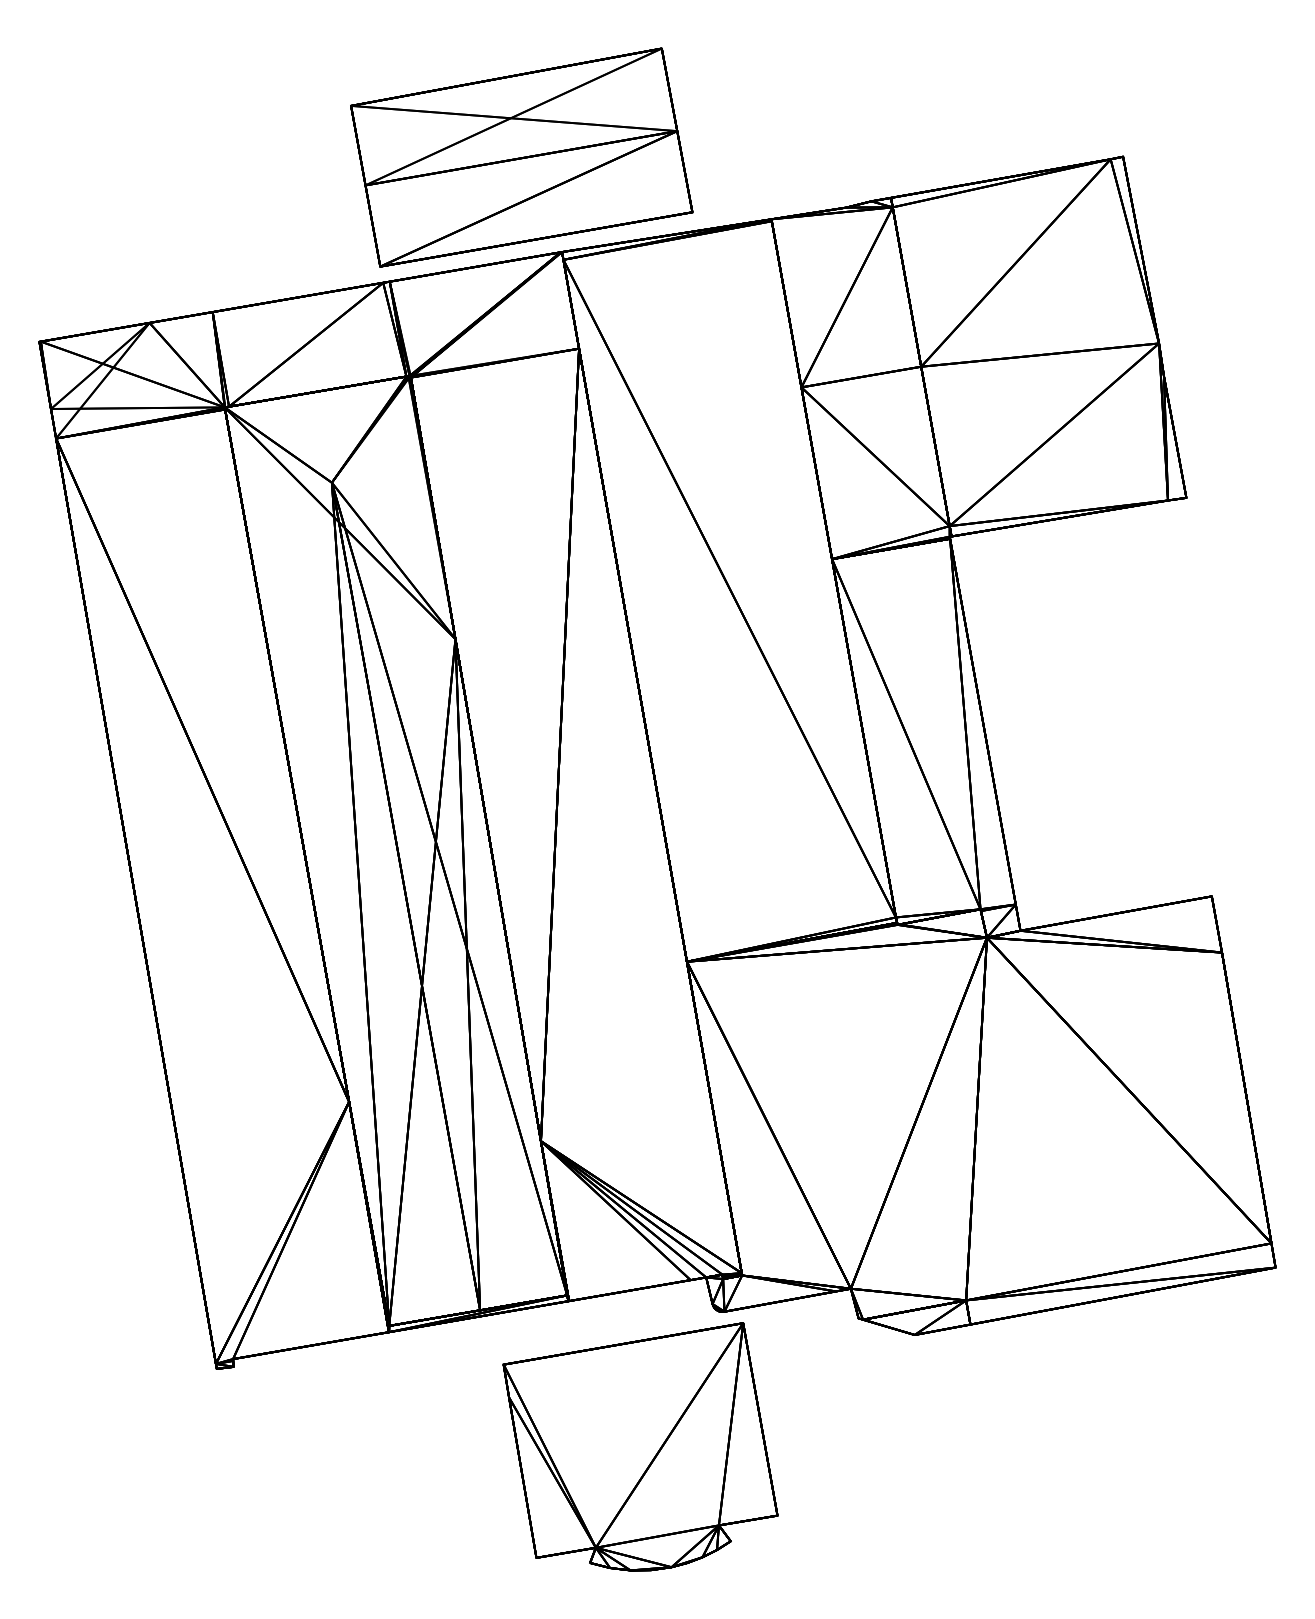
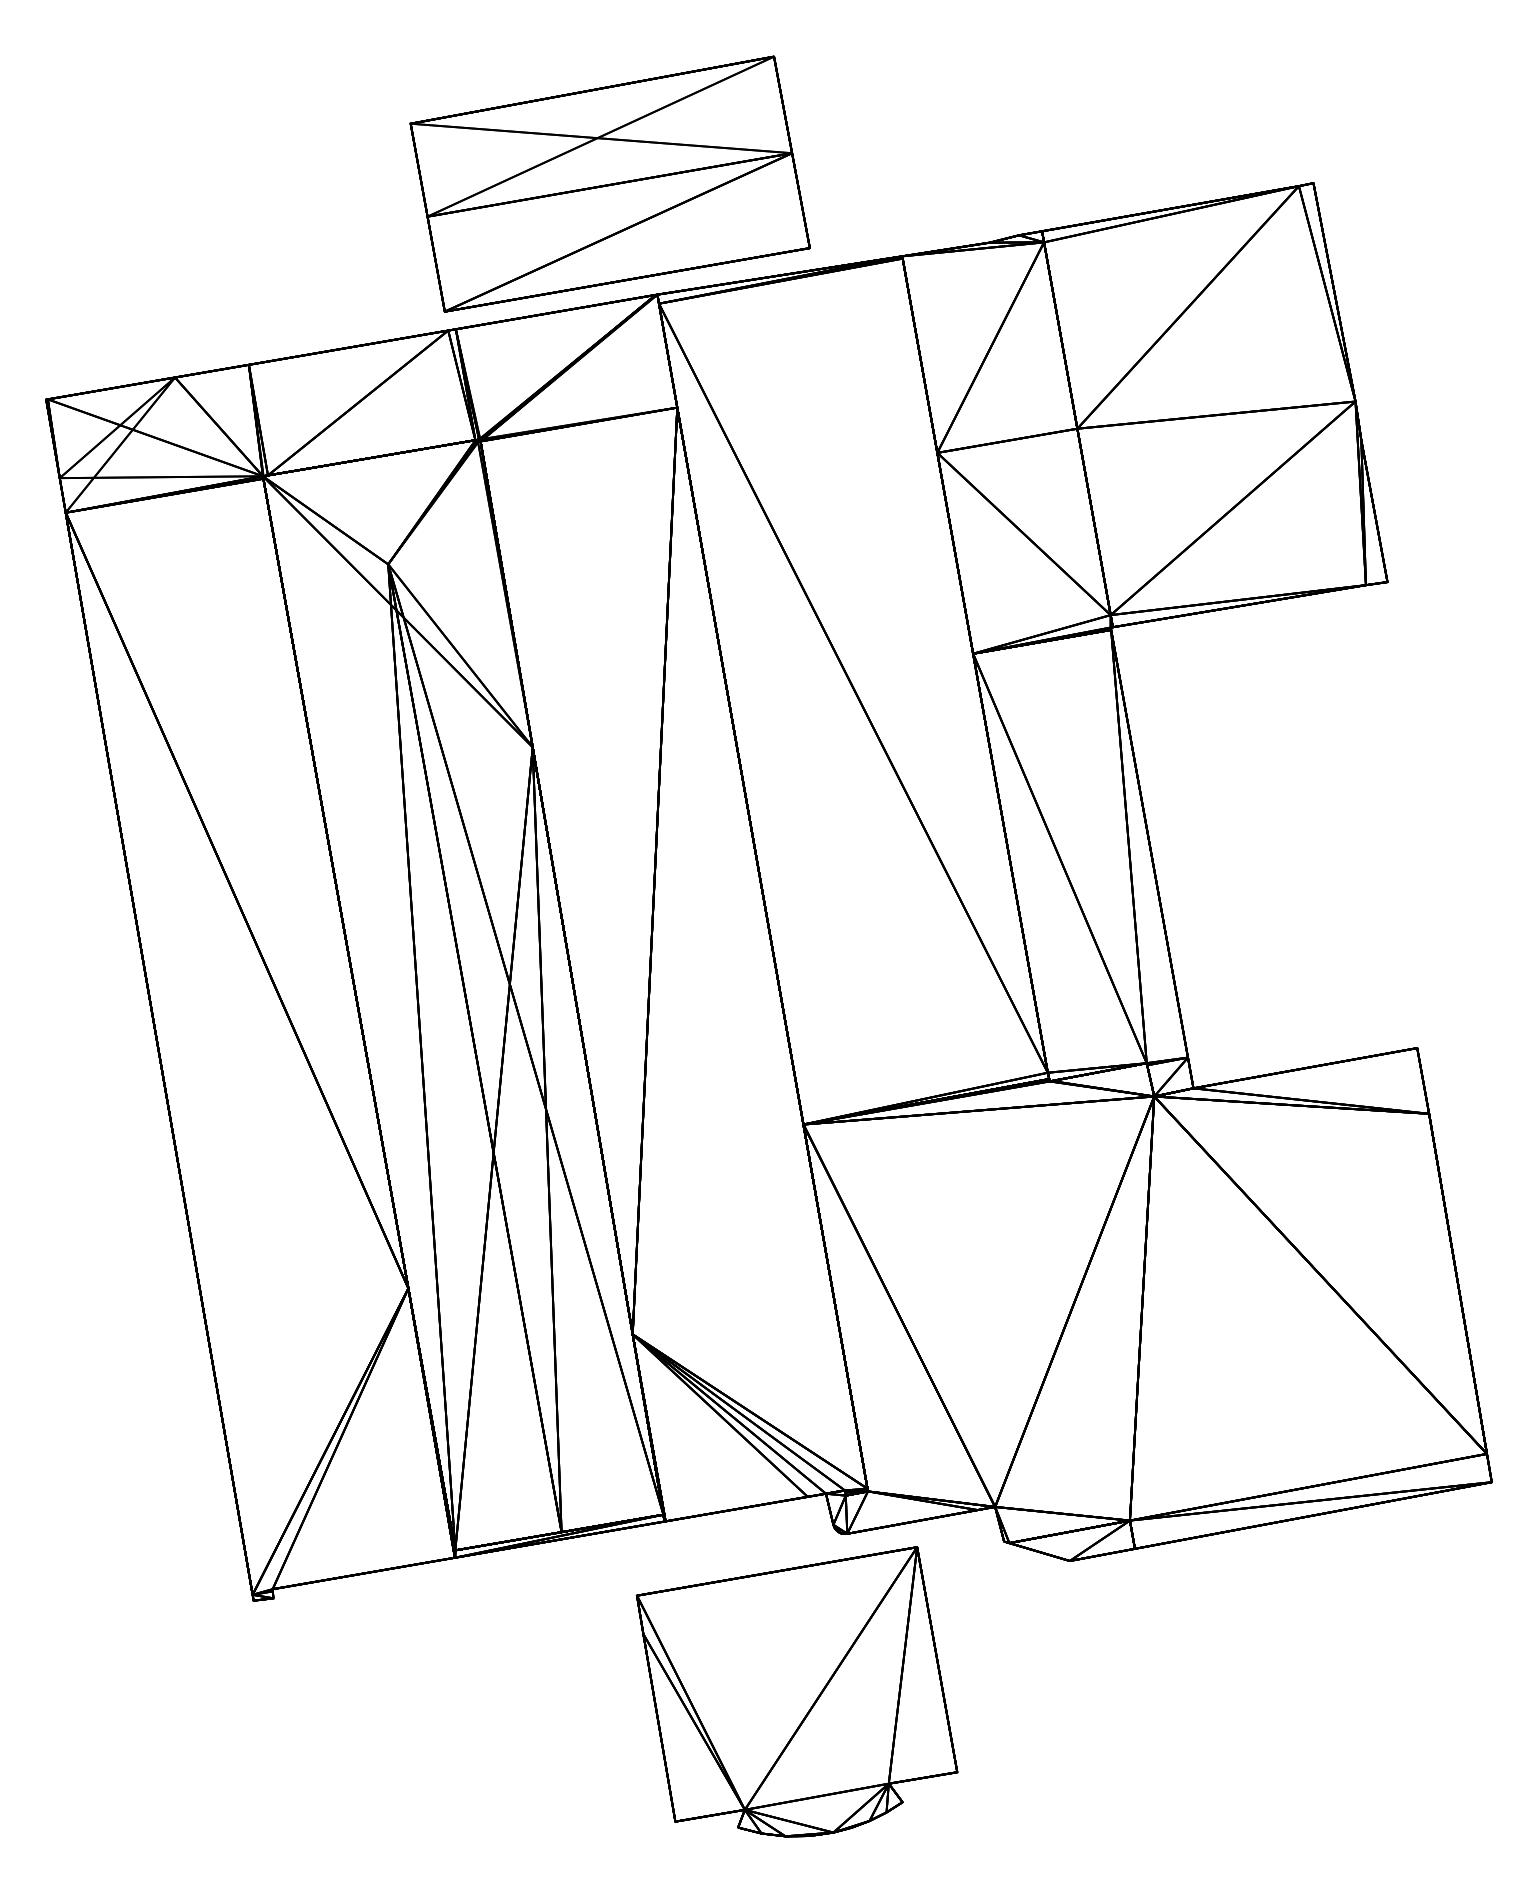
part: (640, 1446) -> (797, 1691), moved

